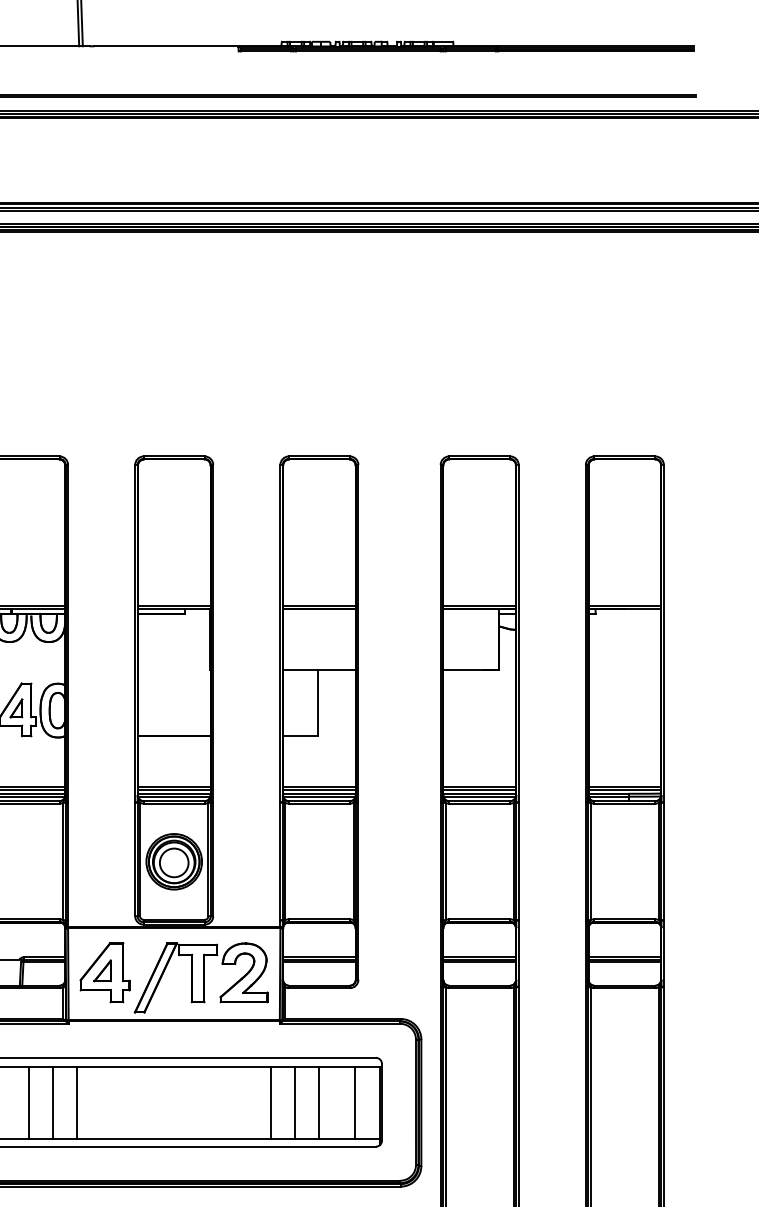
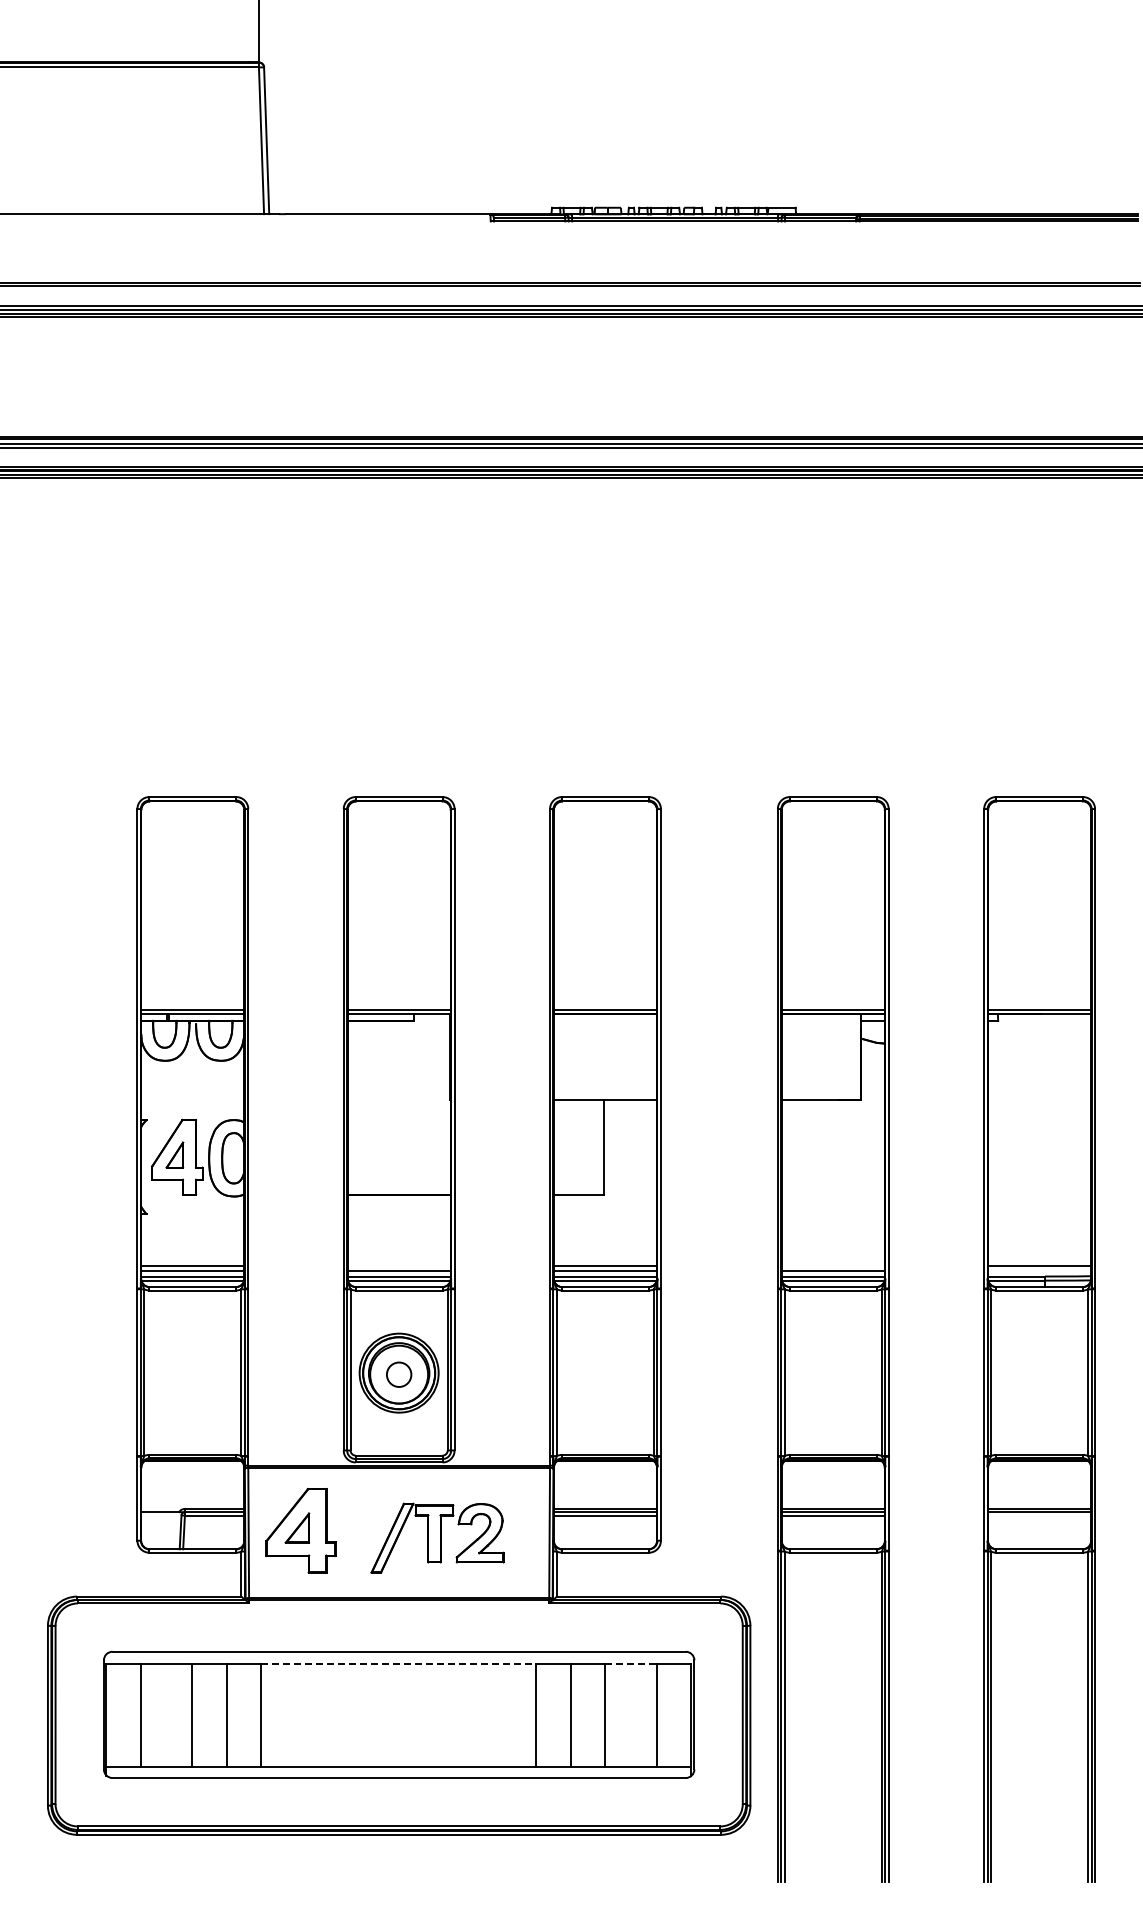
line: (173, 786) -> (398, 1266), removed
line: (479, 786) -> (832, 1266), removed
line: (624, 789) -> (1039, 1270), removed
circle: (173, 862) -> (398, 1374), size x0.6
line: (624, 961) -> (1039, 1515), removed
part: (201, 978) -> (437, 1538), size x0.7
line: (173, 1066) -> (398, 1664), solid -> dashed
line: (337, 1066) -> (630, 1664), solid -> dashed

